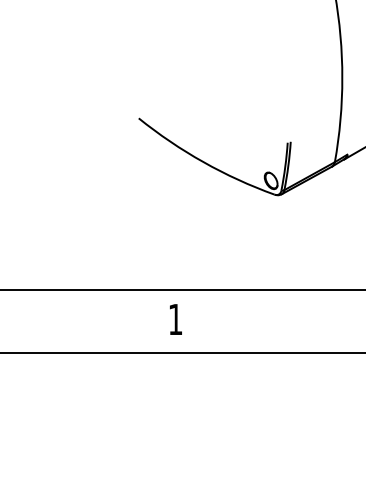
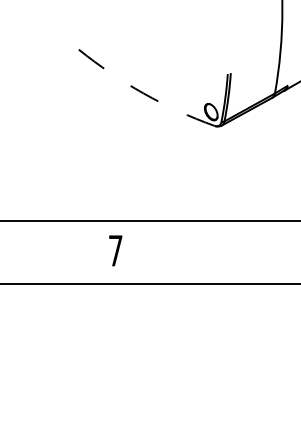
arc: (203, 162) -> (143, 93), solid -> dashed
text: (175, 319) -> (115, 250), 1 -> 7

